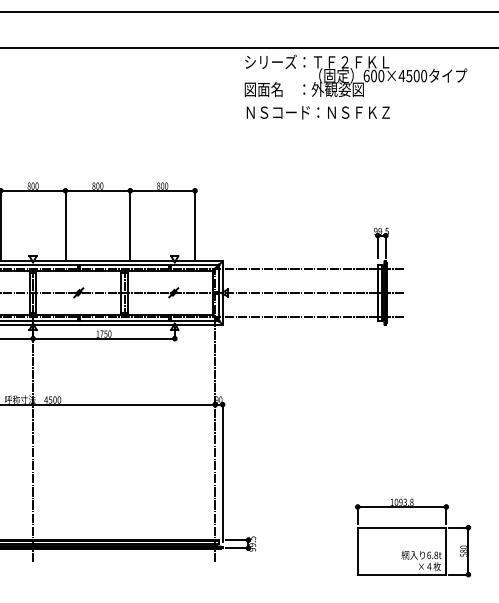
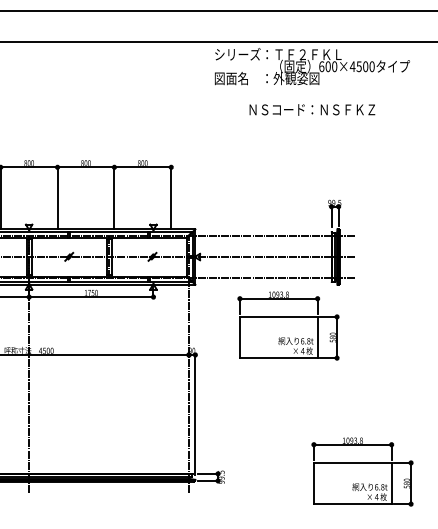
text: (318, 112) -> (312, 109), moved
part: (328, 371) -> (288, 325), added

